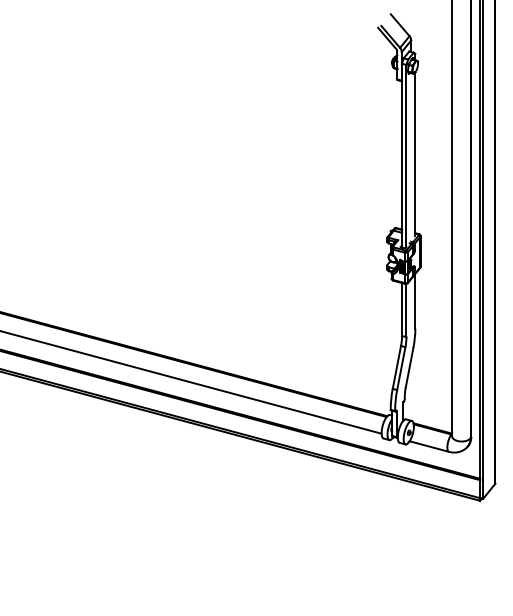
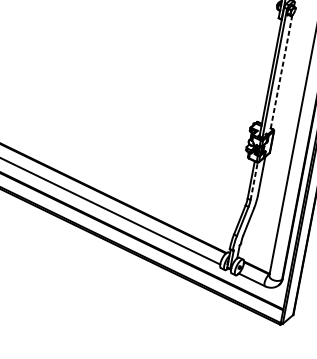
line: (415, 154) -> (281, 72), solid -> dashed
line: (406, 310) -> (254, 181), solid -> dashed

